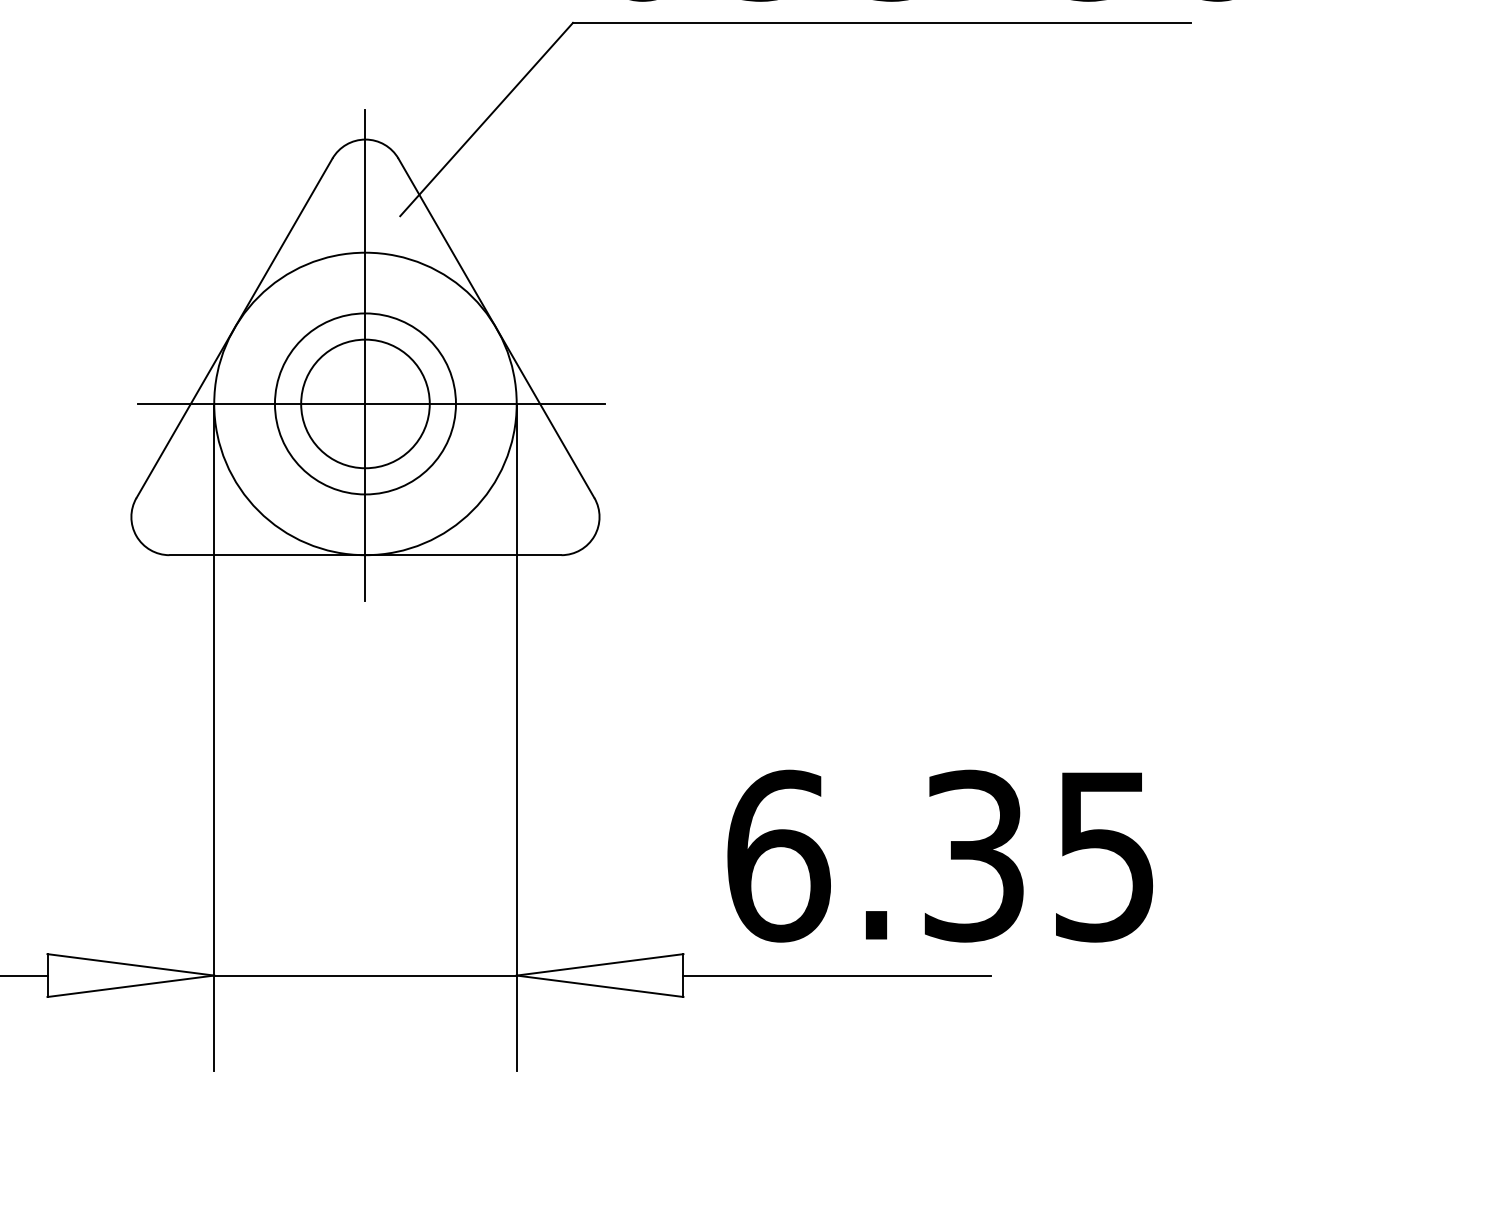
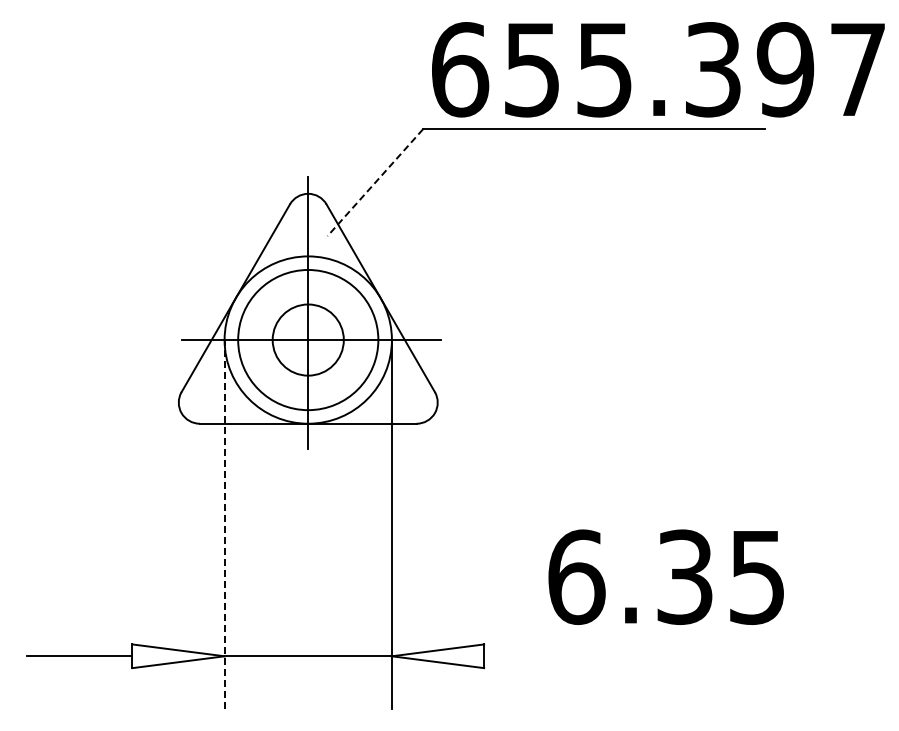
line: (487, 119) -> (375, 182), solid -> dashed
circle: (365, 404) -> (308, 340), size x1.4
line: (214, 737) -> (224, 524), solid -> dashed
text: (938, 854) -> (665, 576), moved
line: (837, 975) -> (569, 656), removed

